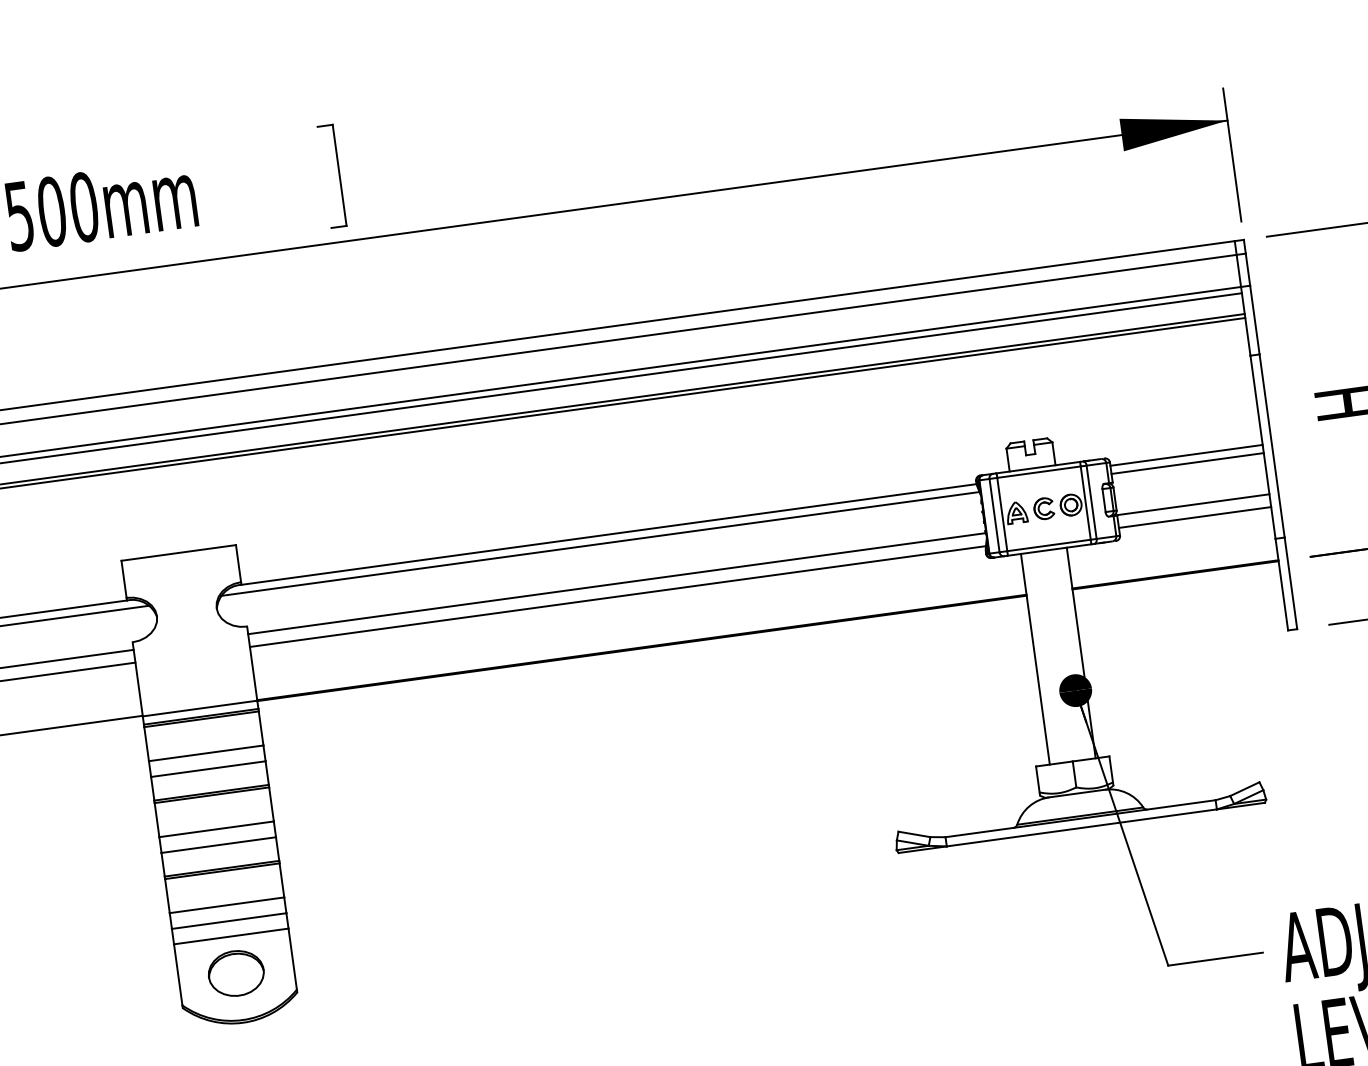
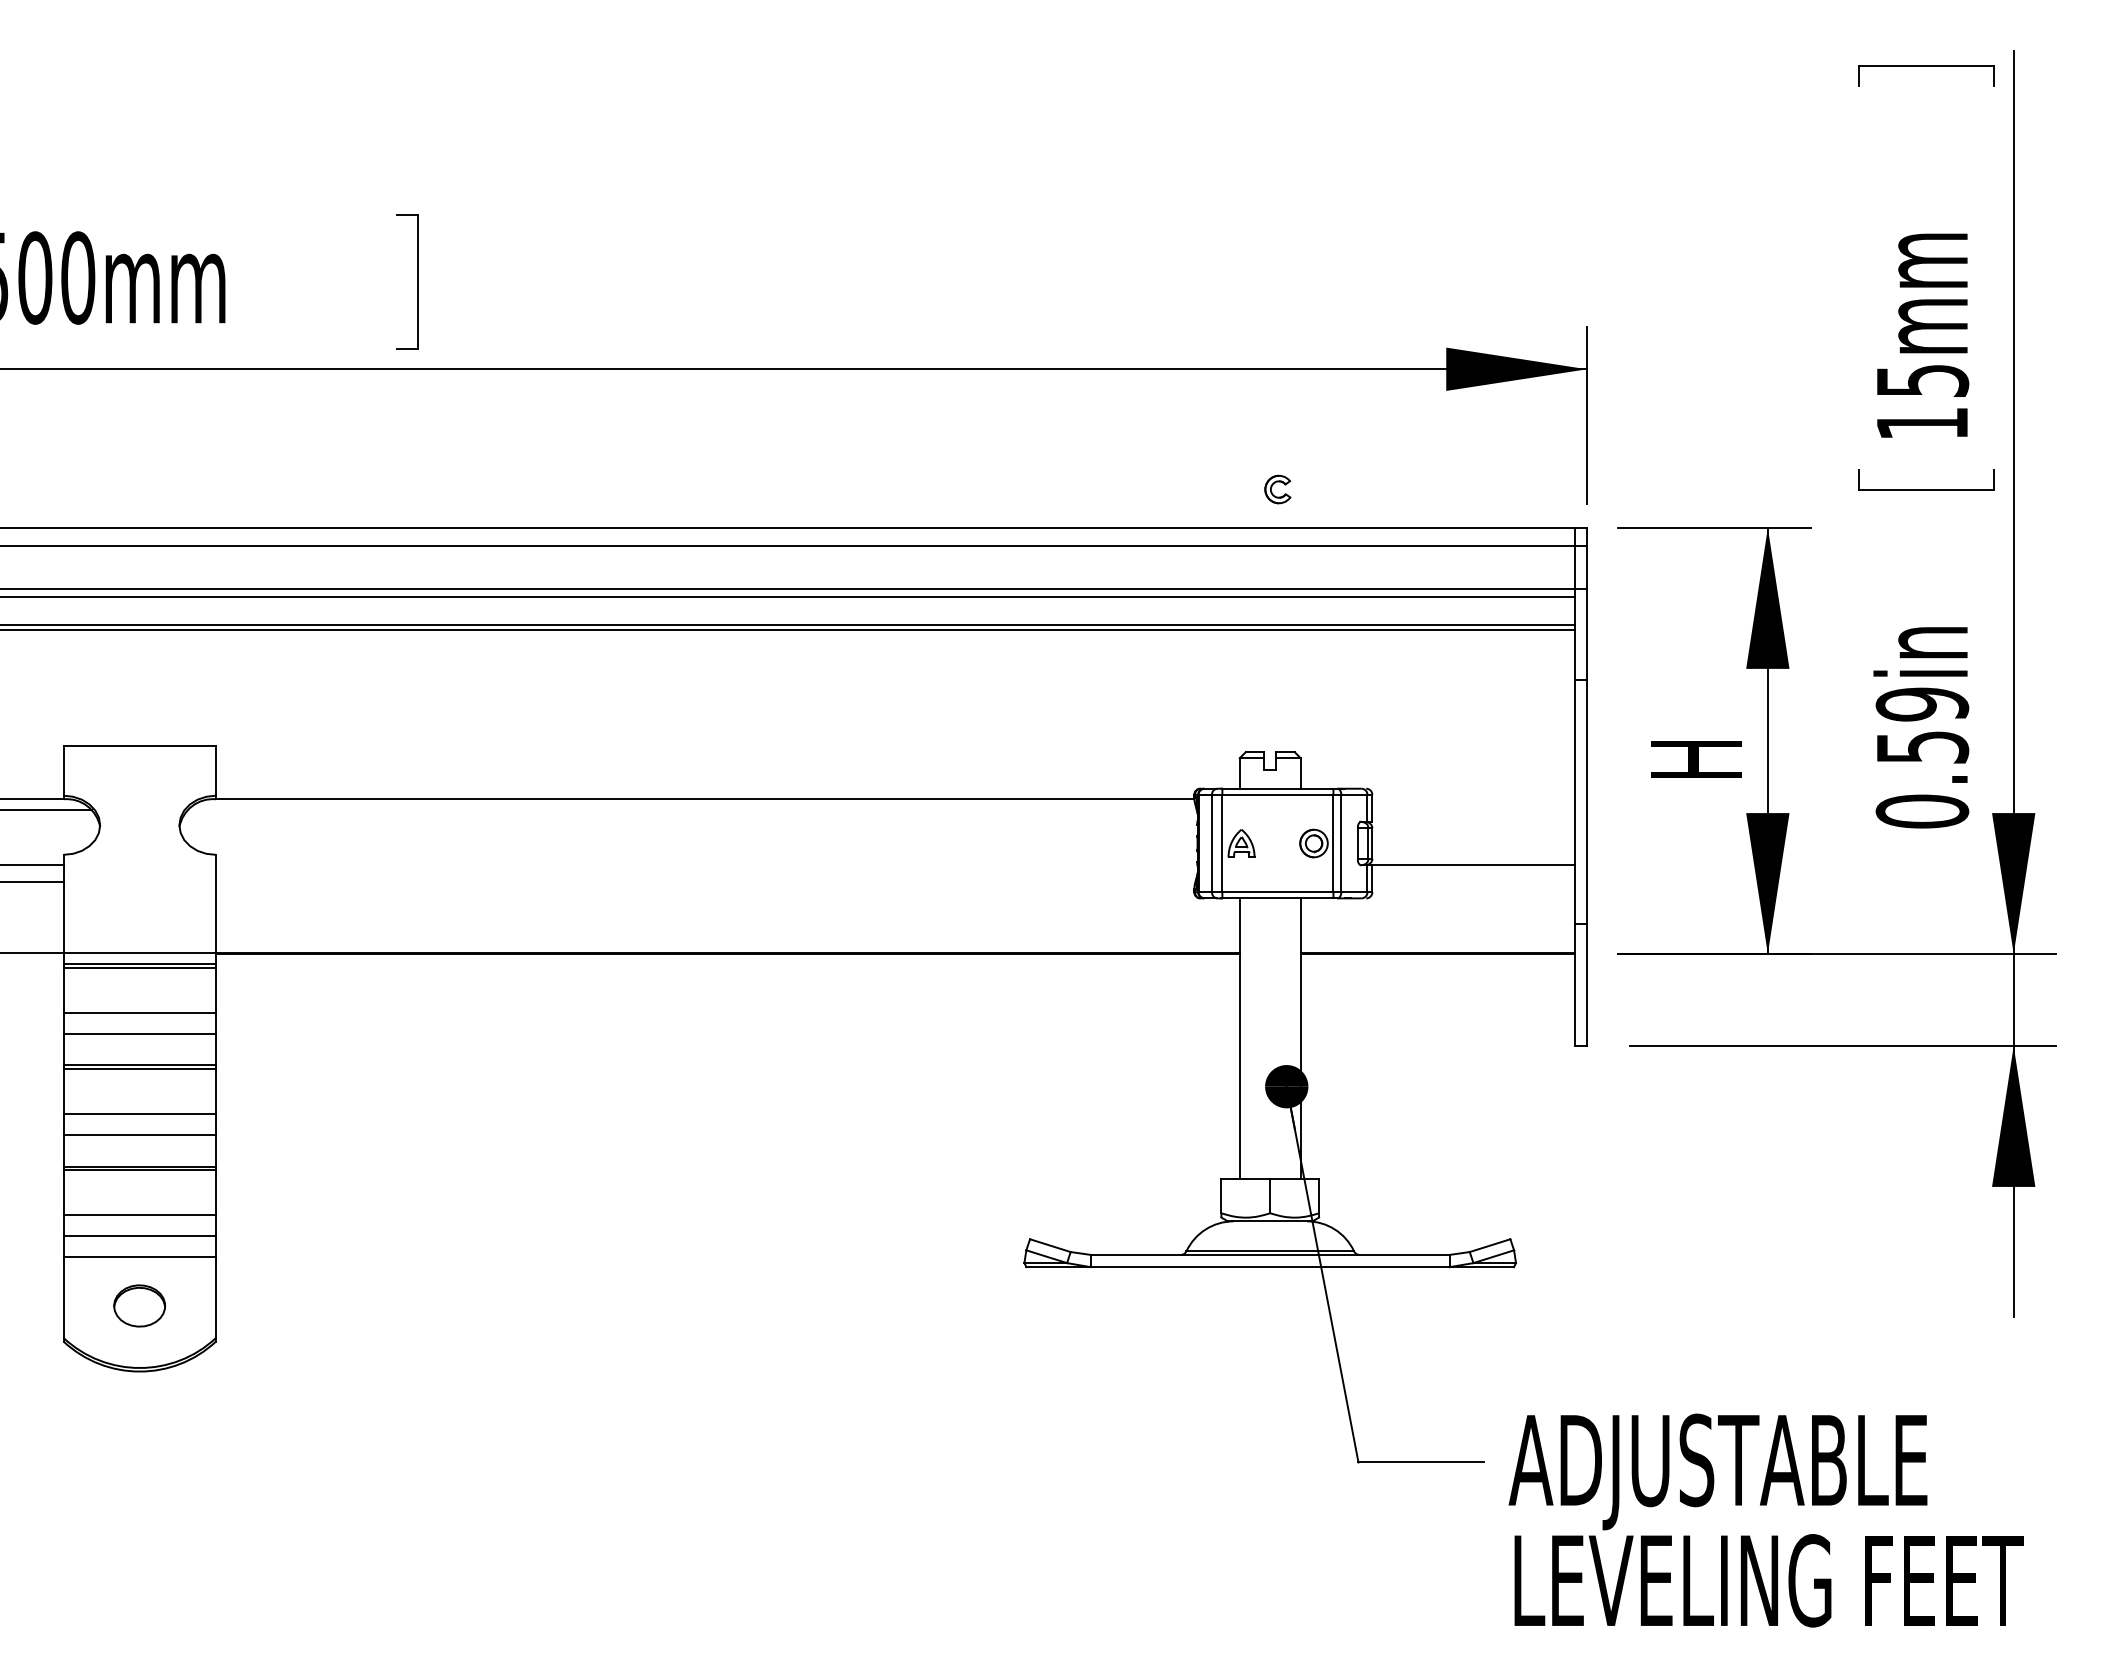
line: (1186, 455) -> (1473, 799), removed
line: (1187, 463) -> (1473, 810), removed
part: (1043, 508) -> (1277, 489), moved
line: (1194, 517) -> (1473, 881), removed
line: (599, 544) -> (691, 810), removed
line: (616, 583) -> (706, 864), removed
line: (617, 596) -> (705, 881), removed
part: (236, 973) -> (139, 1305), size x0.7

